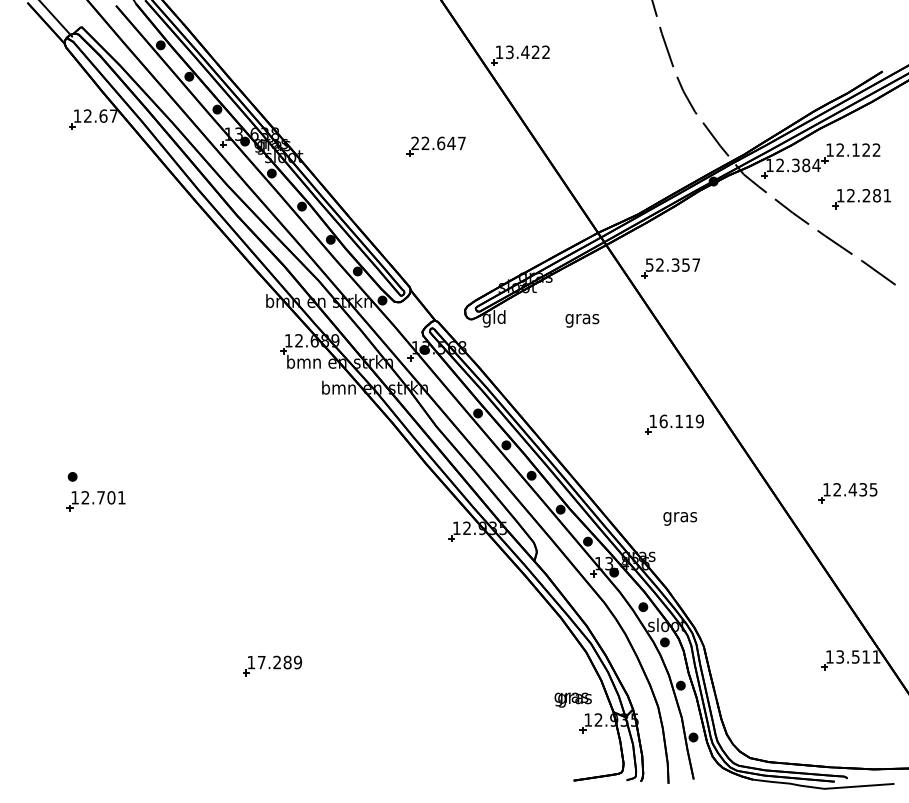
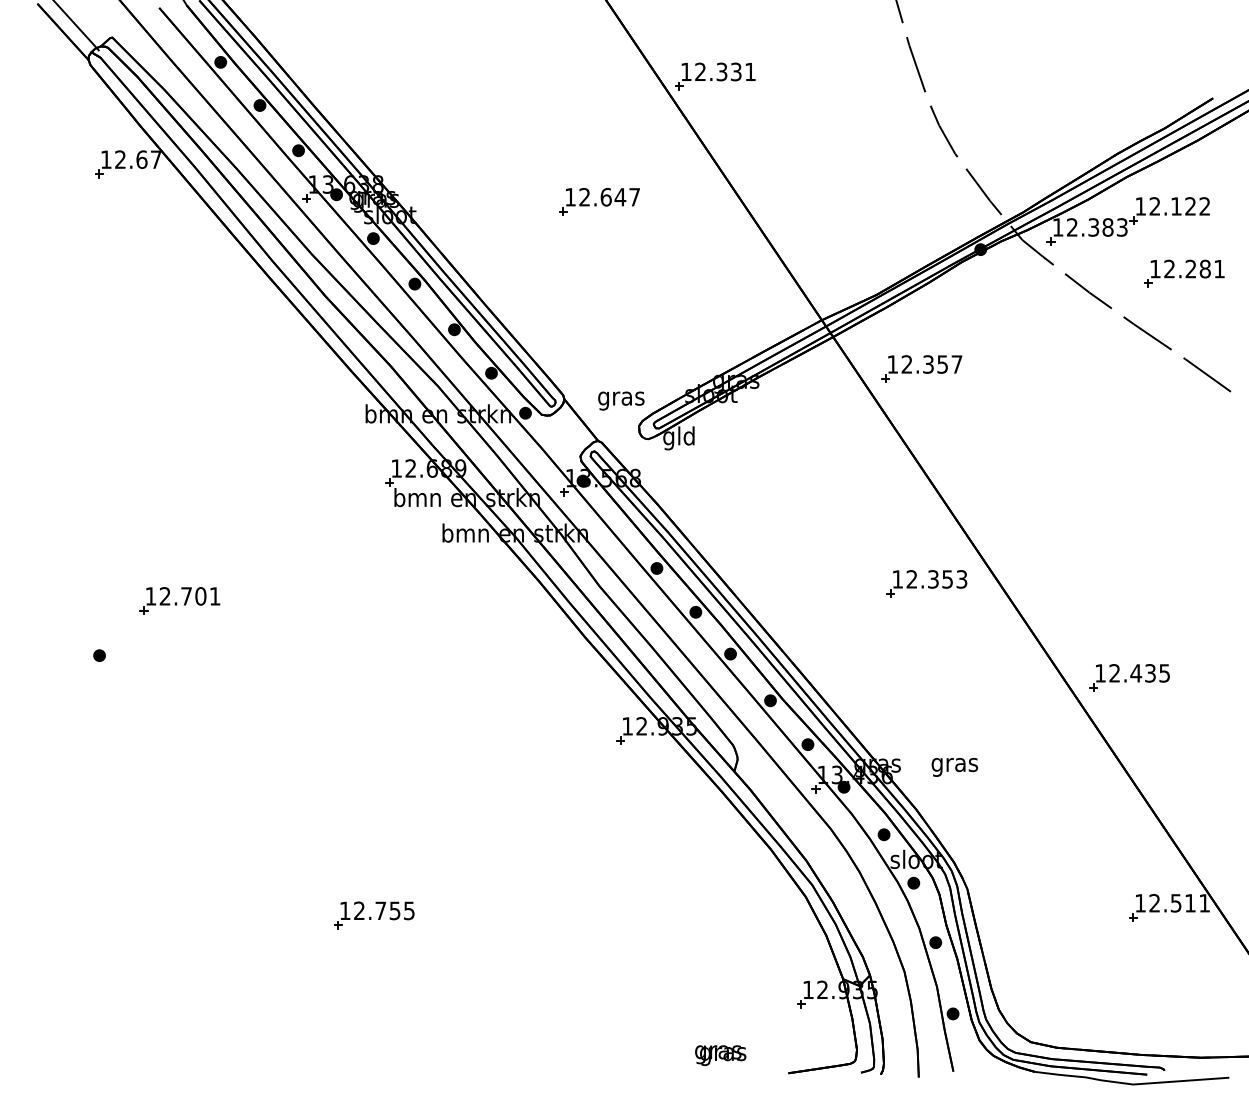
text: (527, 51) -> (725, 71), 13.422 -> 12.331
text: (415, 142) -> (570, 196), 22.647 -> 12.647
text: (816, 165) -> (1122, 227), 12.384 -> 12.383
text: (649, 265) -> (892, 364), 52.357 -> 12.357
text: (582, 320) -> (621, 400), moved
text: (681, 421) -> (936, 579), 16.119 -> 12.353
part: (848, 492) -> (1129, 677), moved
part: (95, 500) -> (179, 600), moved
text: (679, 518) -> (954, 767), moved
text: (840, 657) -> (1154, 903), 13.511 -> 12.511
text: (279, 662) -> (384, 910), 17.289 -> 12.755
text: (573, 700) -> (720, 1055), moved

